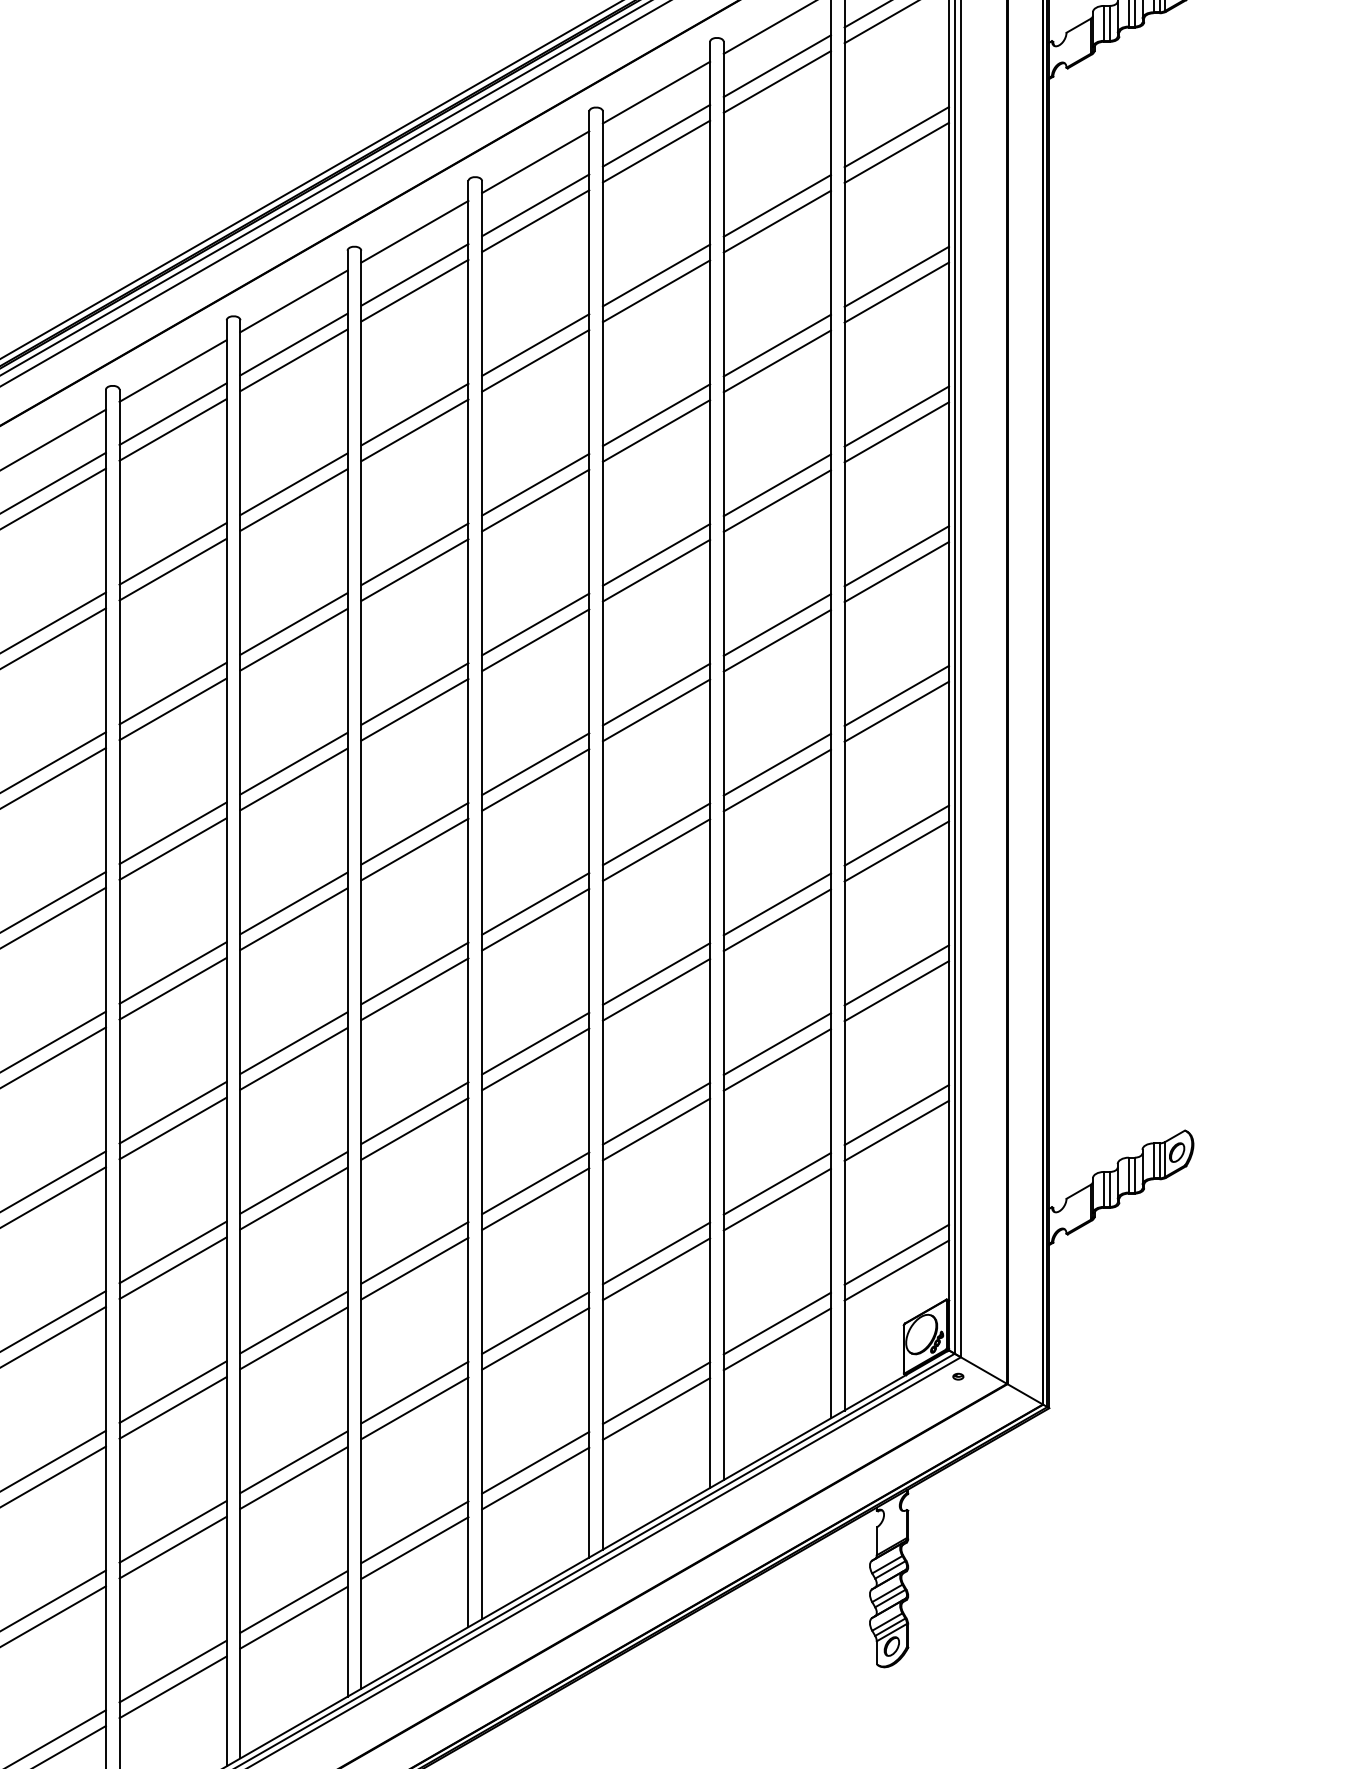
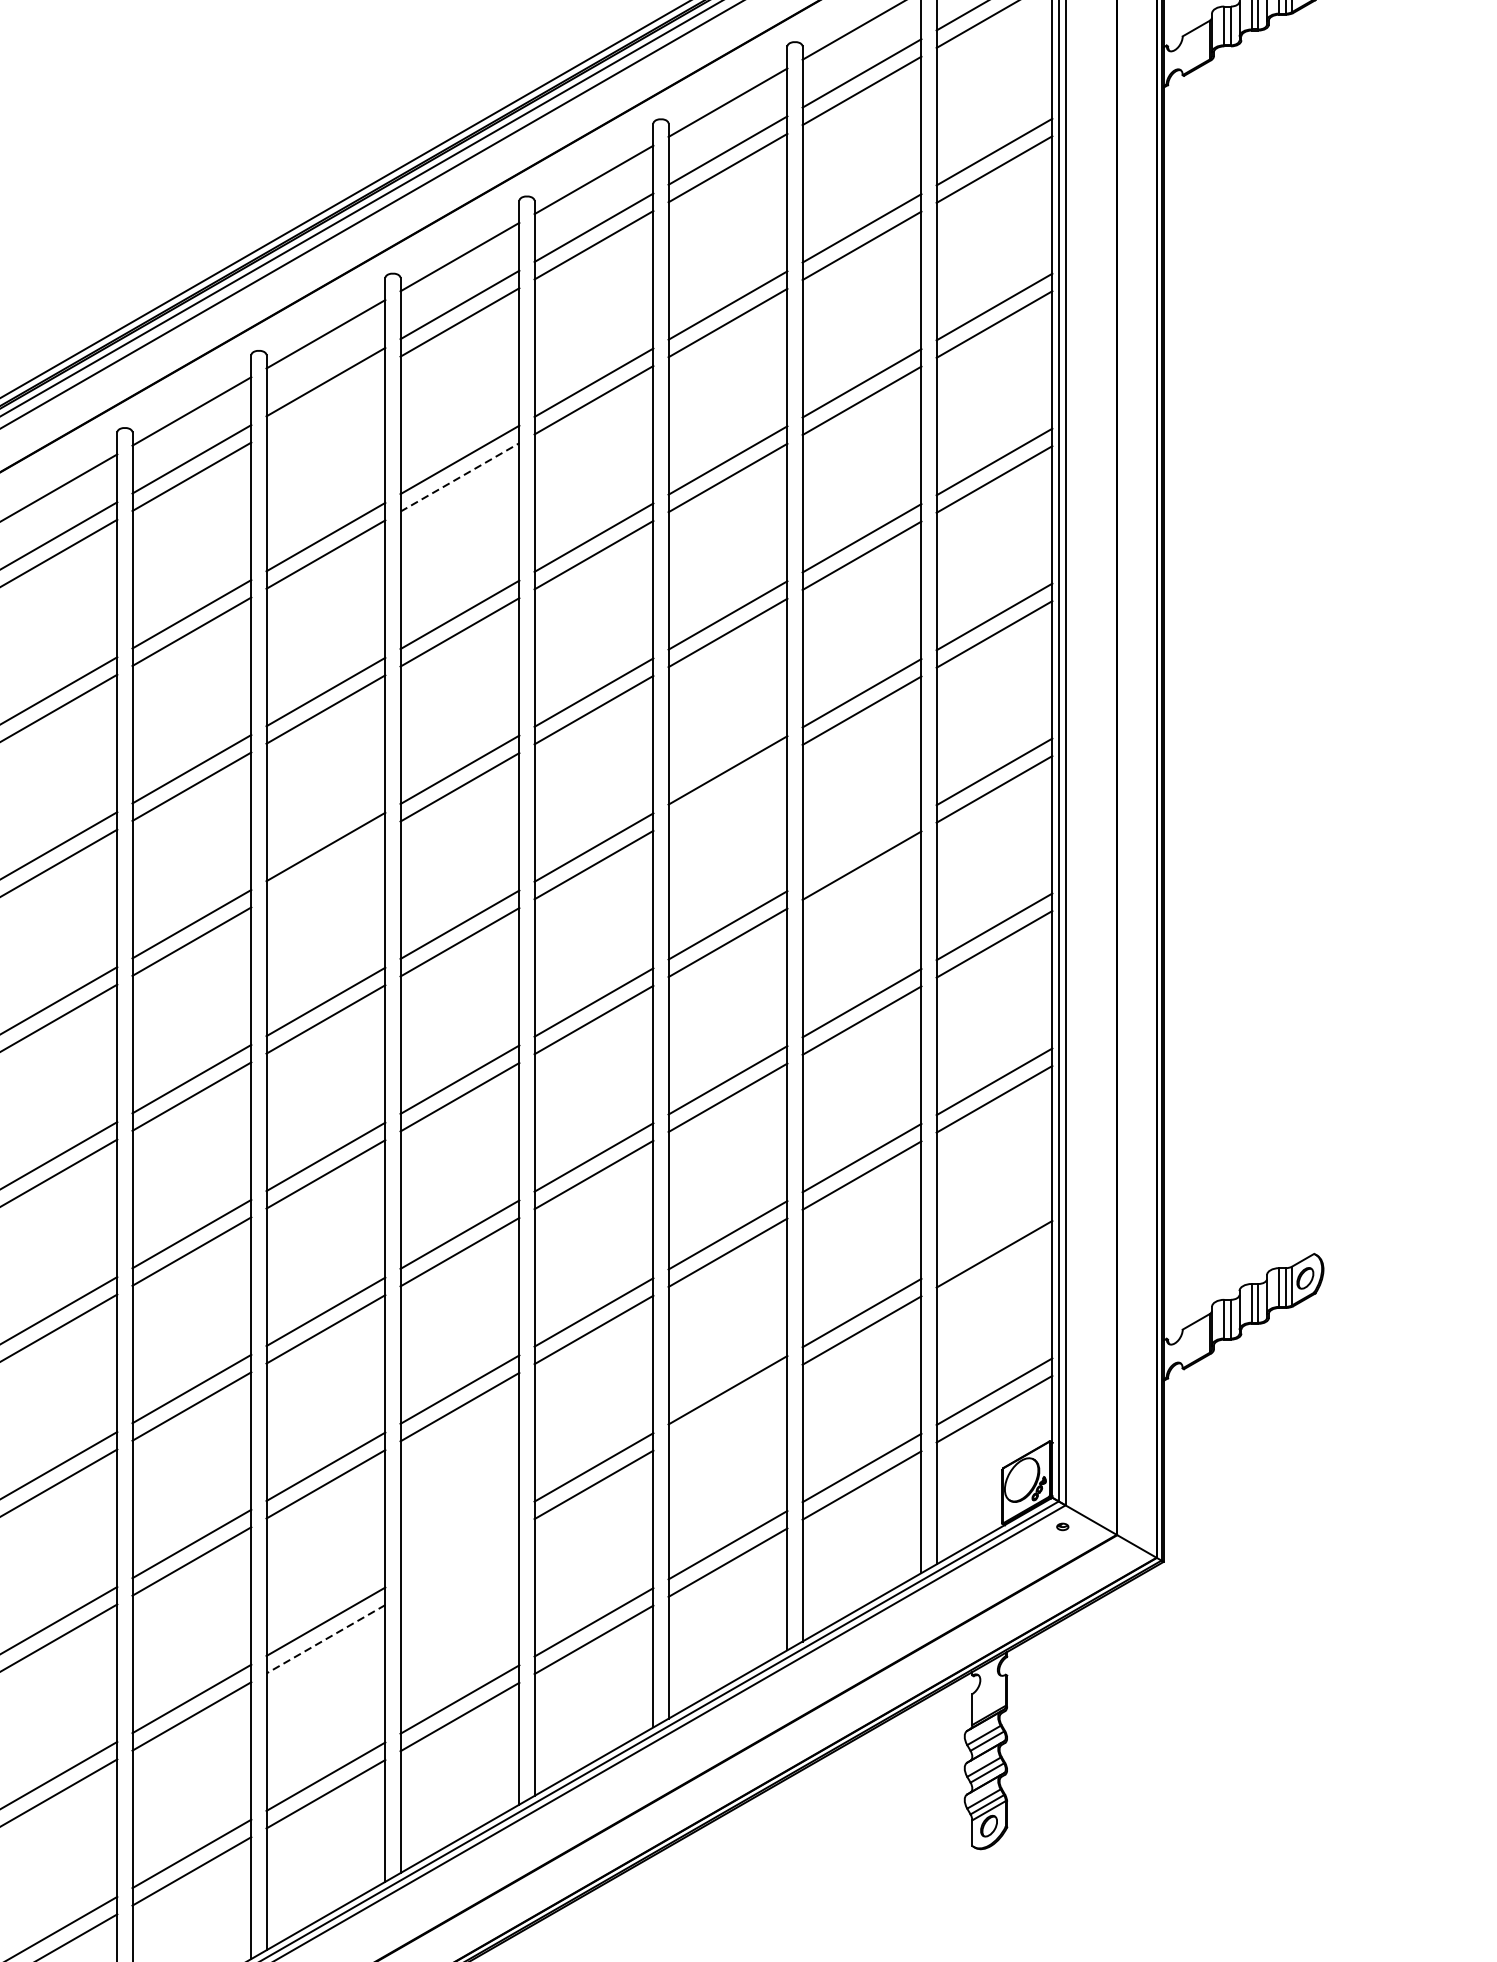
line: (293, 360) -> (325, 399), removed
line: (414, 430) -> (459, 477), solid -> dashed
line: (656, 710) -> (727, 788), removed
line: (776, 764) -> (861, 847), removed
line: (293, 779) -> (325, 864), removed
line: (896, 1115) -> (994, 1237), removed
line: (656, 1269) -> (727, 1408), removed
line: (414, 1392) -> (459, 1544), removed
line: (414, 1408) -> (459, 1562), removed
line: (294, 1478) -> (326, 1639), solid -> dashed

